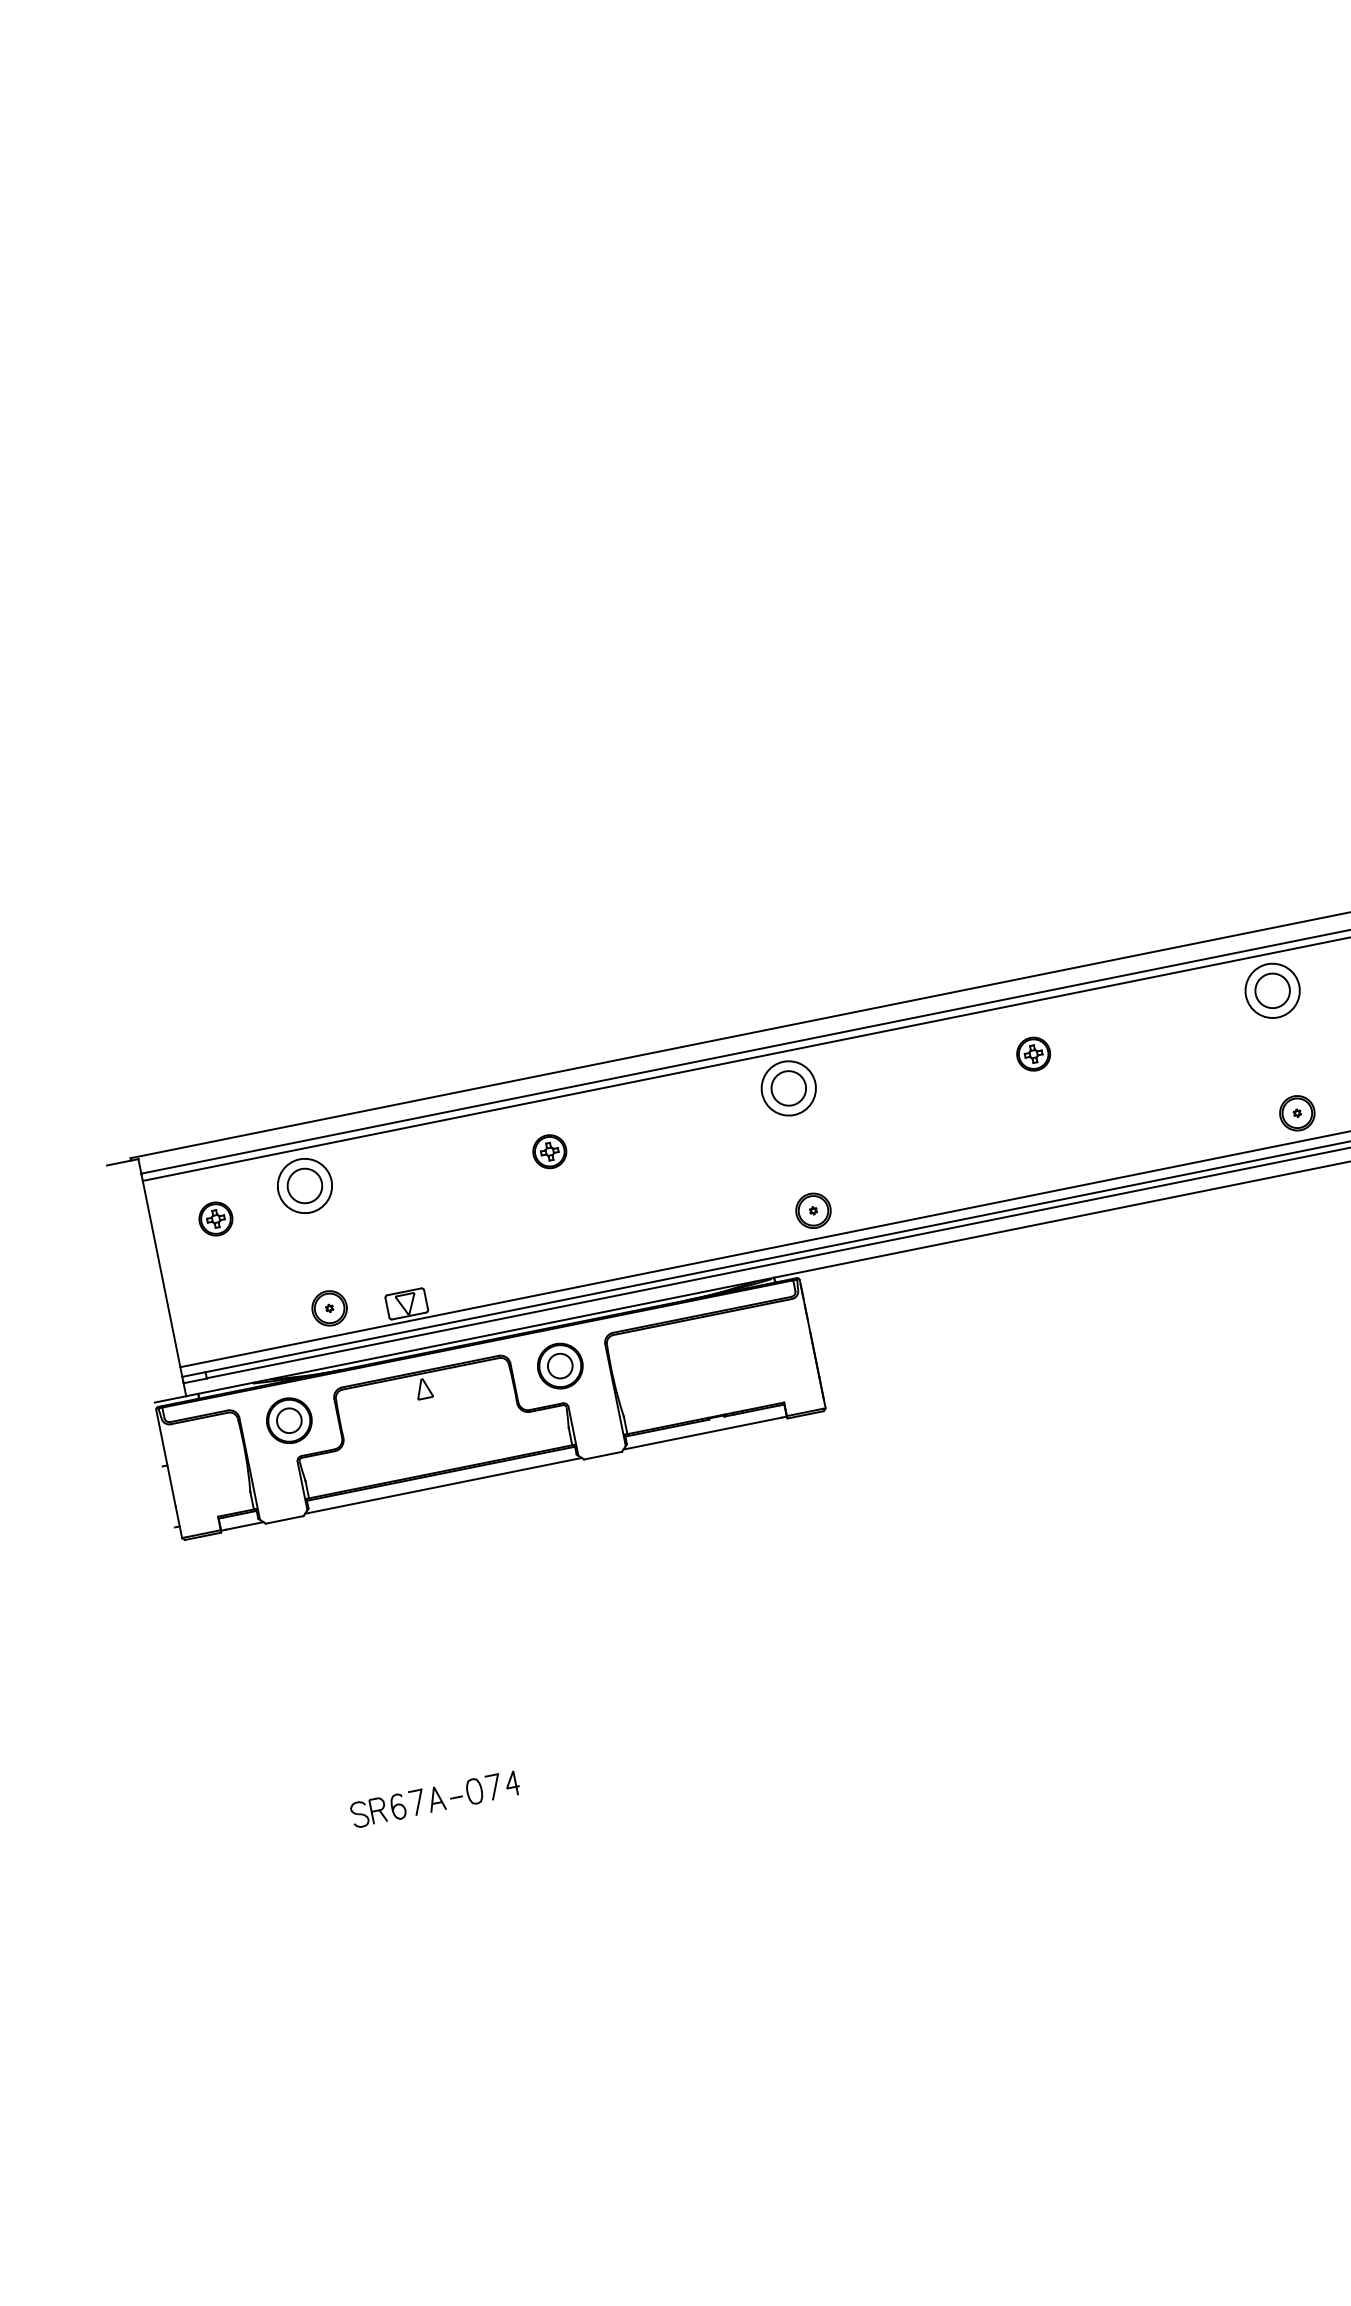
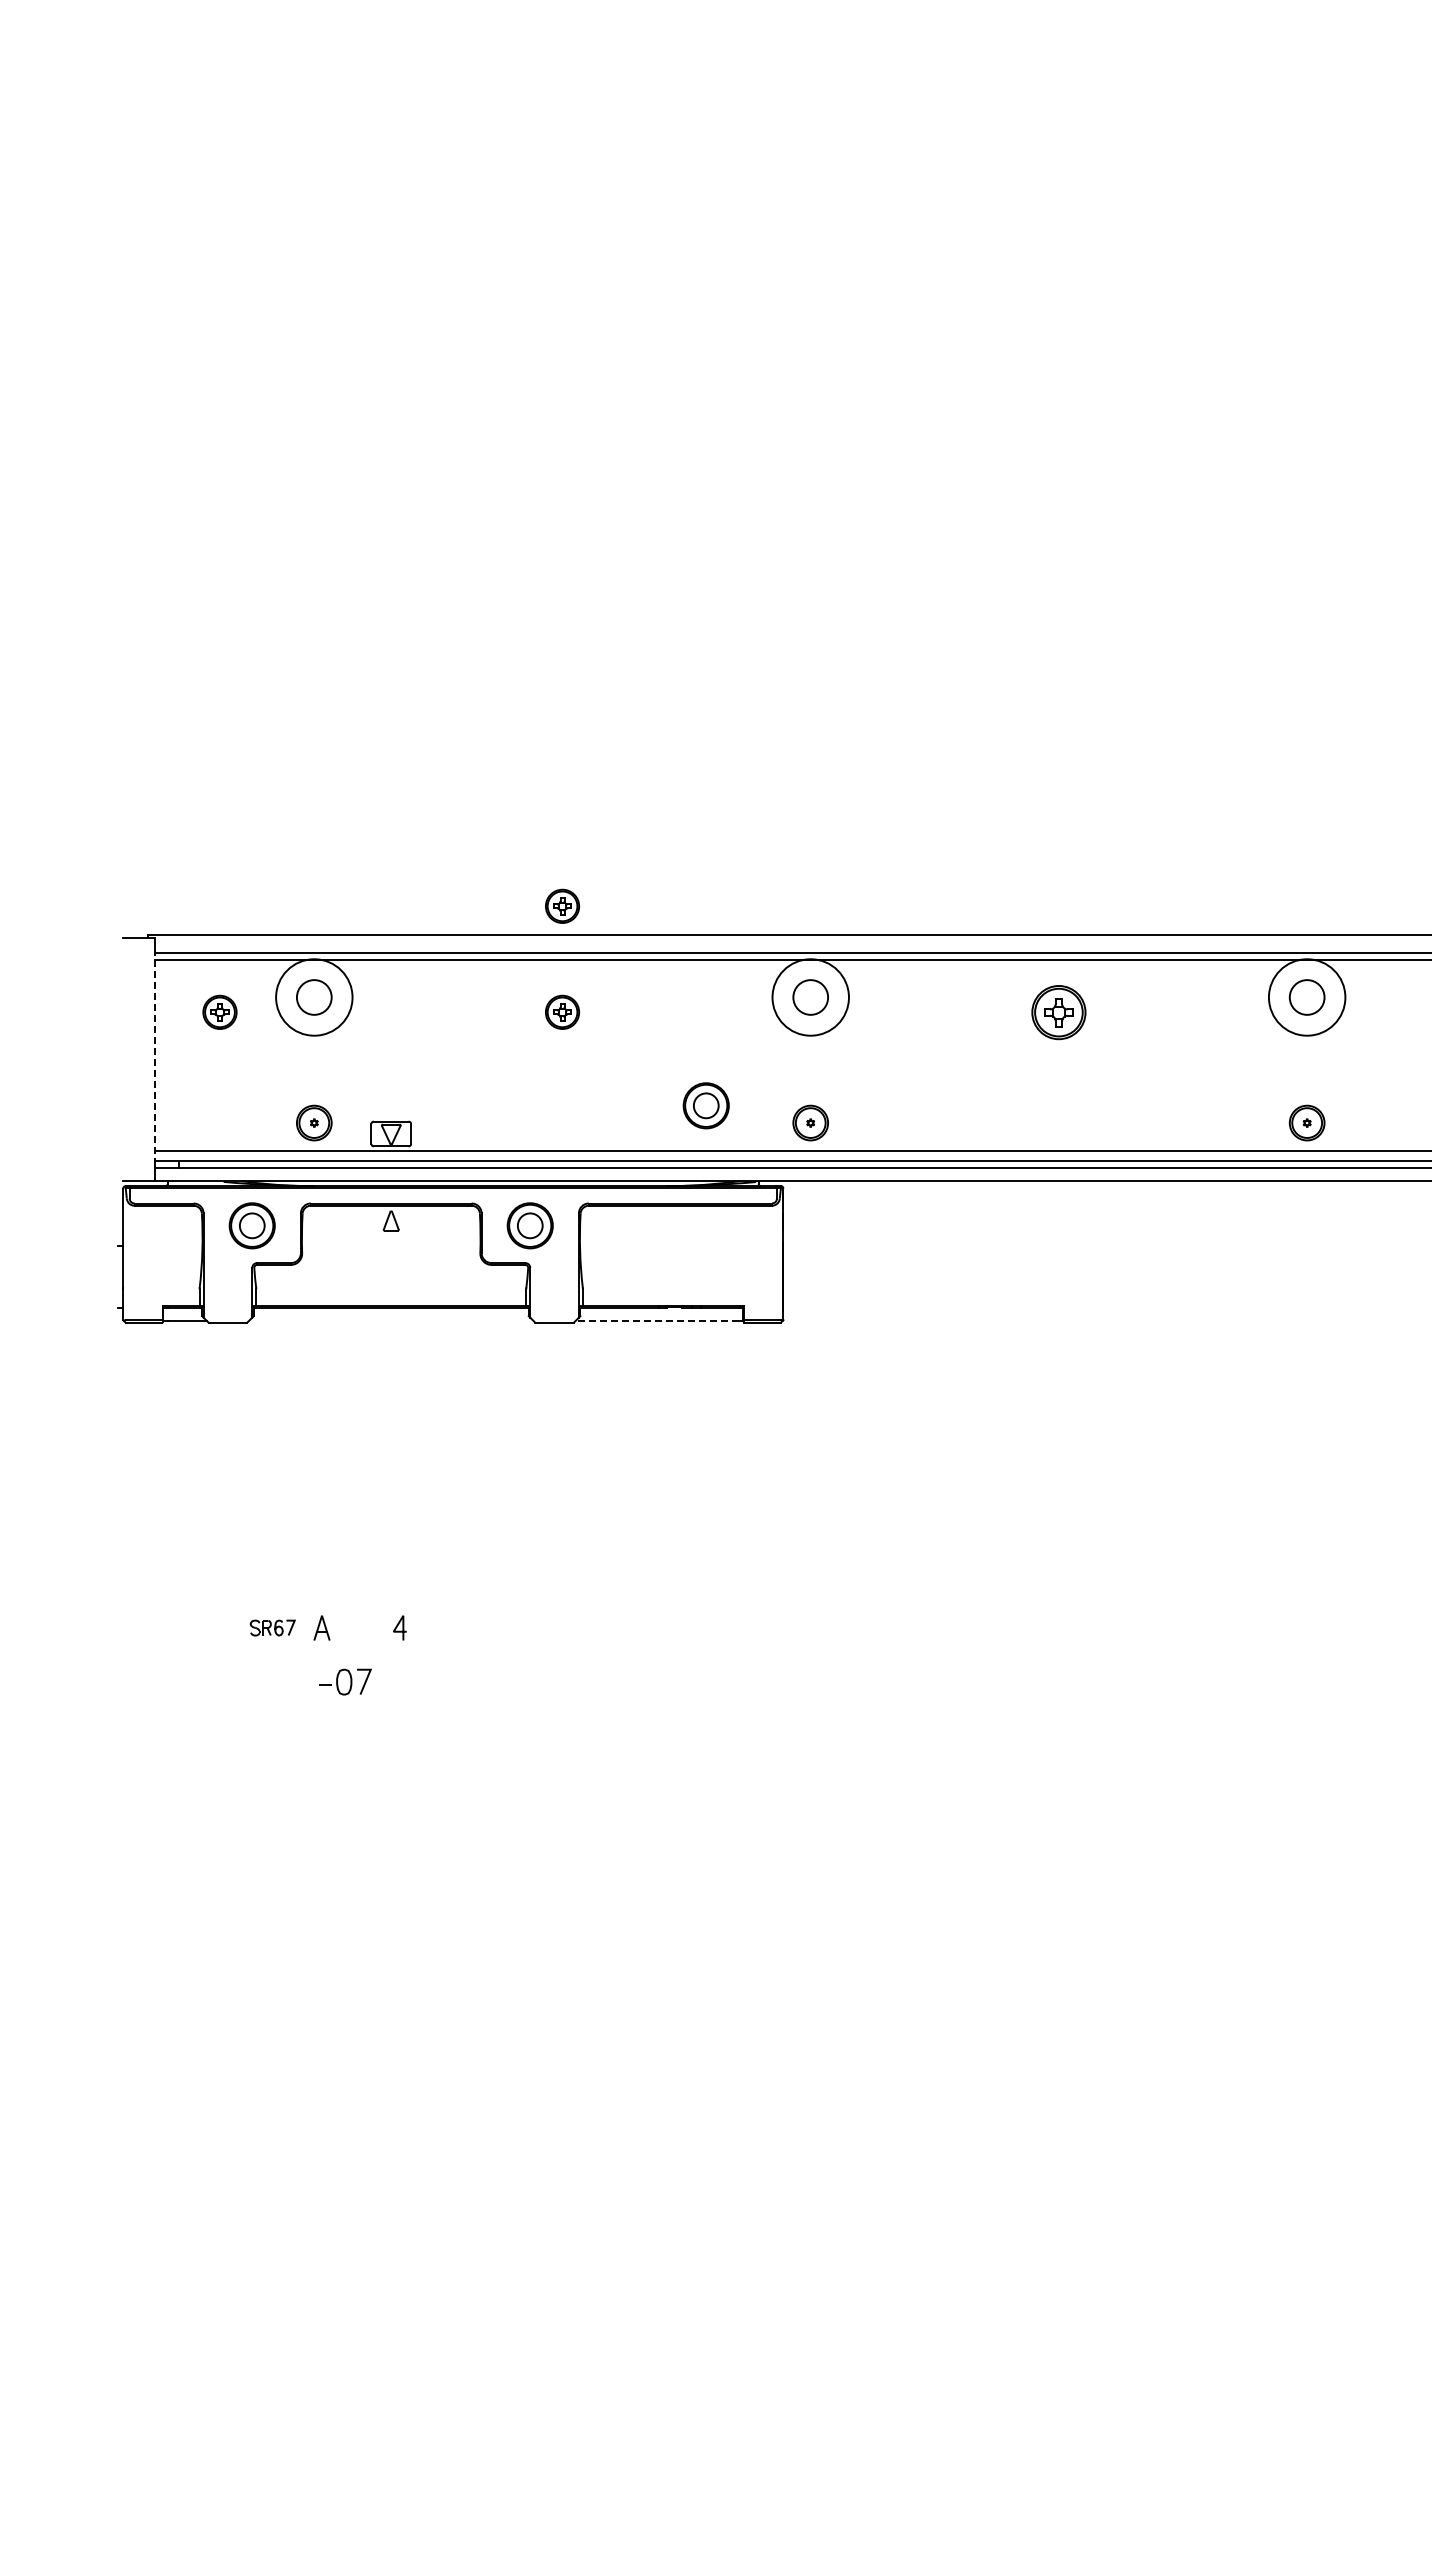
circle: (1272, 991) -> (1306, 997), size x1.4
part: (528, 1047) -> (562, 905), added
part: (1033, 1053) -> (1058, 1011), size x1.6
circle: (788, 1088) -> (810, 997), size x1.4
circle: (305, 1185) -> (314, 997), size x1.4
part: (707, 1214) -> (705, 1105), added
line: (162, 1277) -> (155, 1059), solid -> dashed
line: (701, 1433) -> (656, 1320), solid -> dashed
line: (443, 1485) -> (391, 1320), removed
part: (475, 1790) -> (345, 1681), moved
part: (388, 1808) -> (272, 1627), size x0.6

